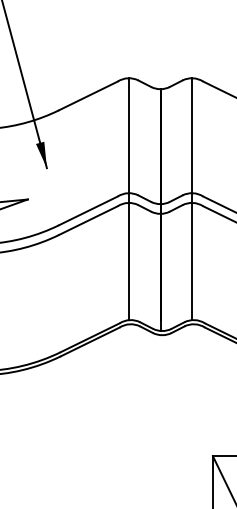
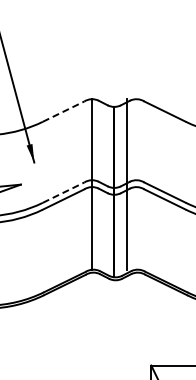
line: (89, 95) -> (64, 111), solid -> dashed
line: (191, 199) -> (126, 184), moved
line: (89, 210) -> (64, 192), solid -> dashed

